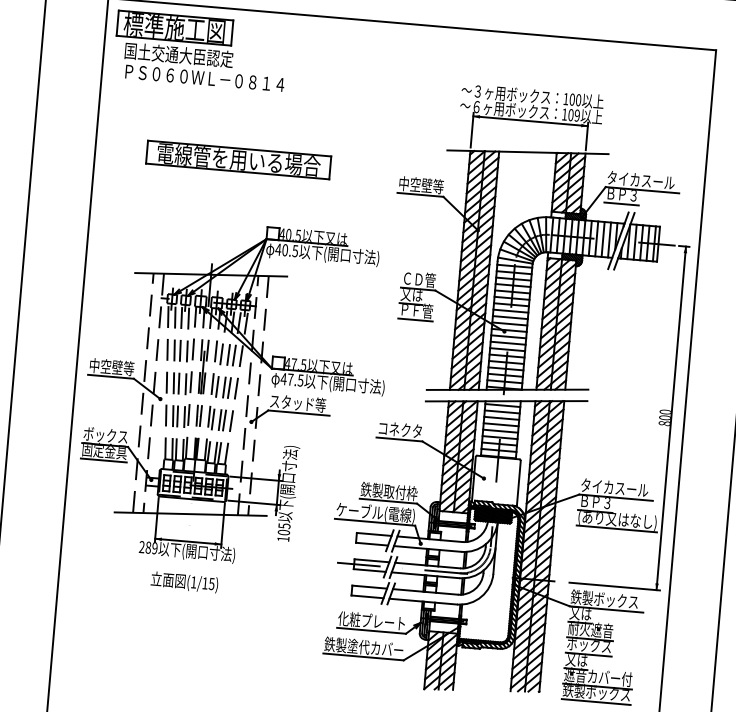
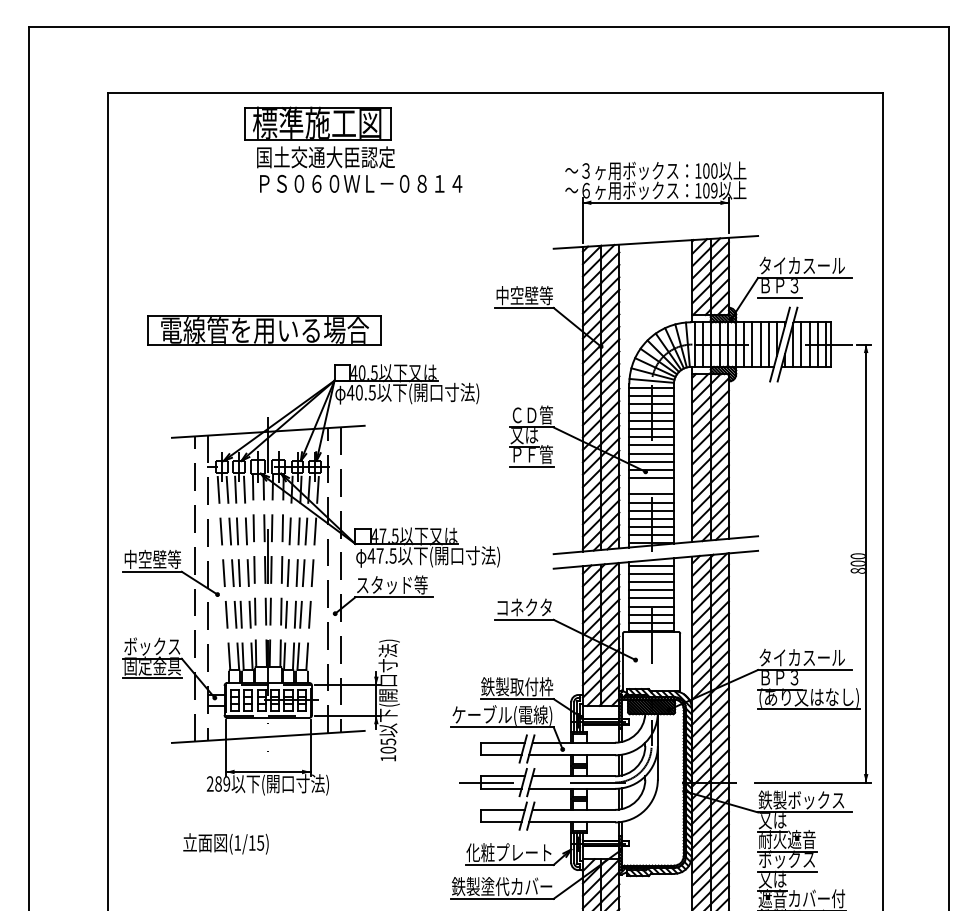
part: (201, 50) -> (353, 149), moved
part: (238, 159) -> (264, 330), moved
line: (508, 343) -> (651, 486), removed
text: (184, 581) -> (225, 843), moved

